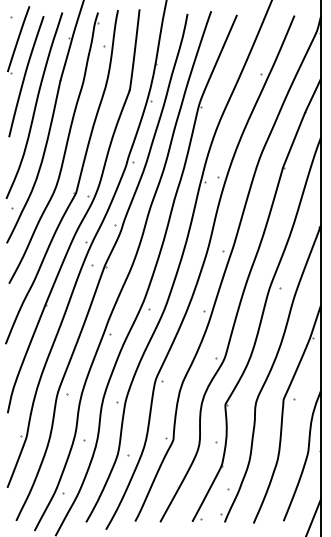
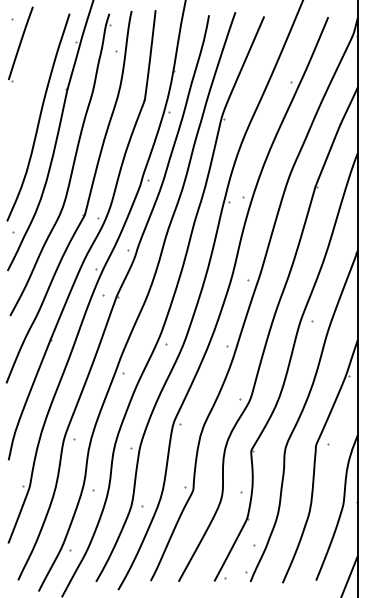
curve: (25, 76) -> (28, 84), removed

